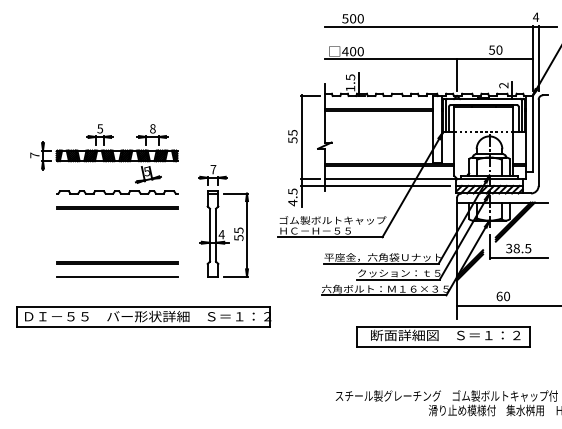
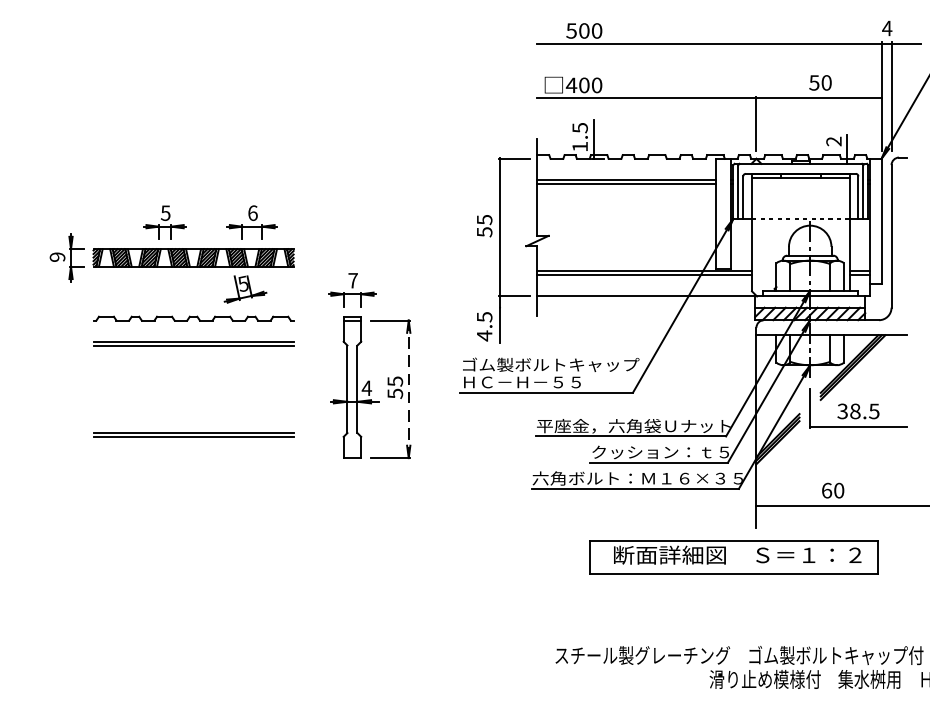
text: (152, 128) -> (252, 212), 8 -> 6
text: (34, 155) -> (56, 257), 7 -> 9
line: (375, 185) -> (621, 306), removed
line: (247, 235) -> (409, 389), solid -> dashed
line: (116, 276) -> (192, 457), removed
part: (143, 316) -> (237, 523), removed

